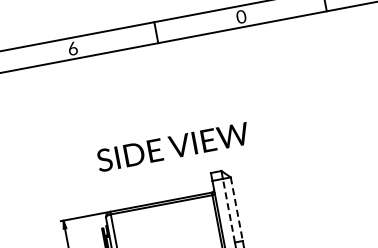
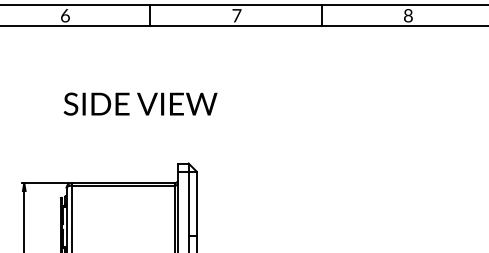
text: (240, 16) -> (236, 15), 0 -> 7
text: (172, 146) -> (140, 103), moved
line: (236, 209) -> (196, 204), dashed -> solid
line: (228, 210) -> (188, 203), dashed -> solid

